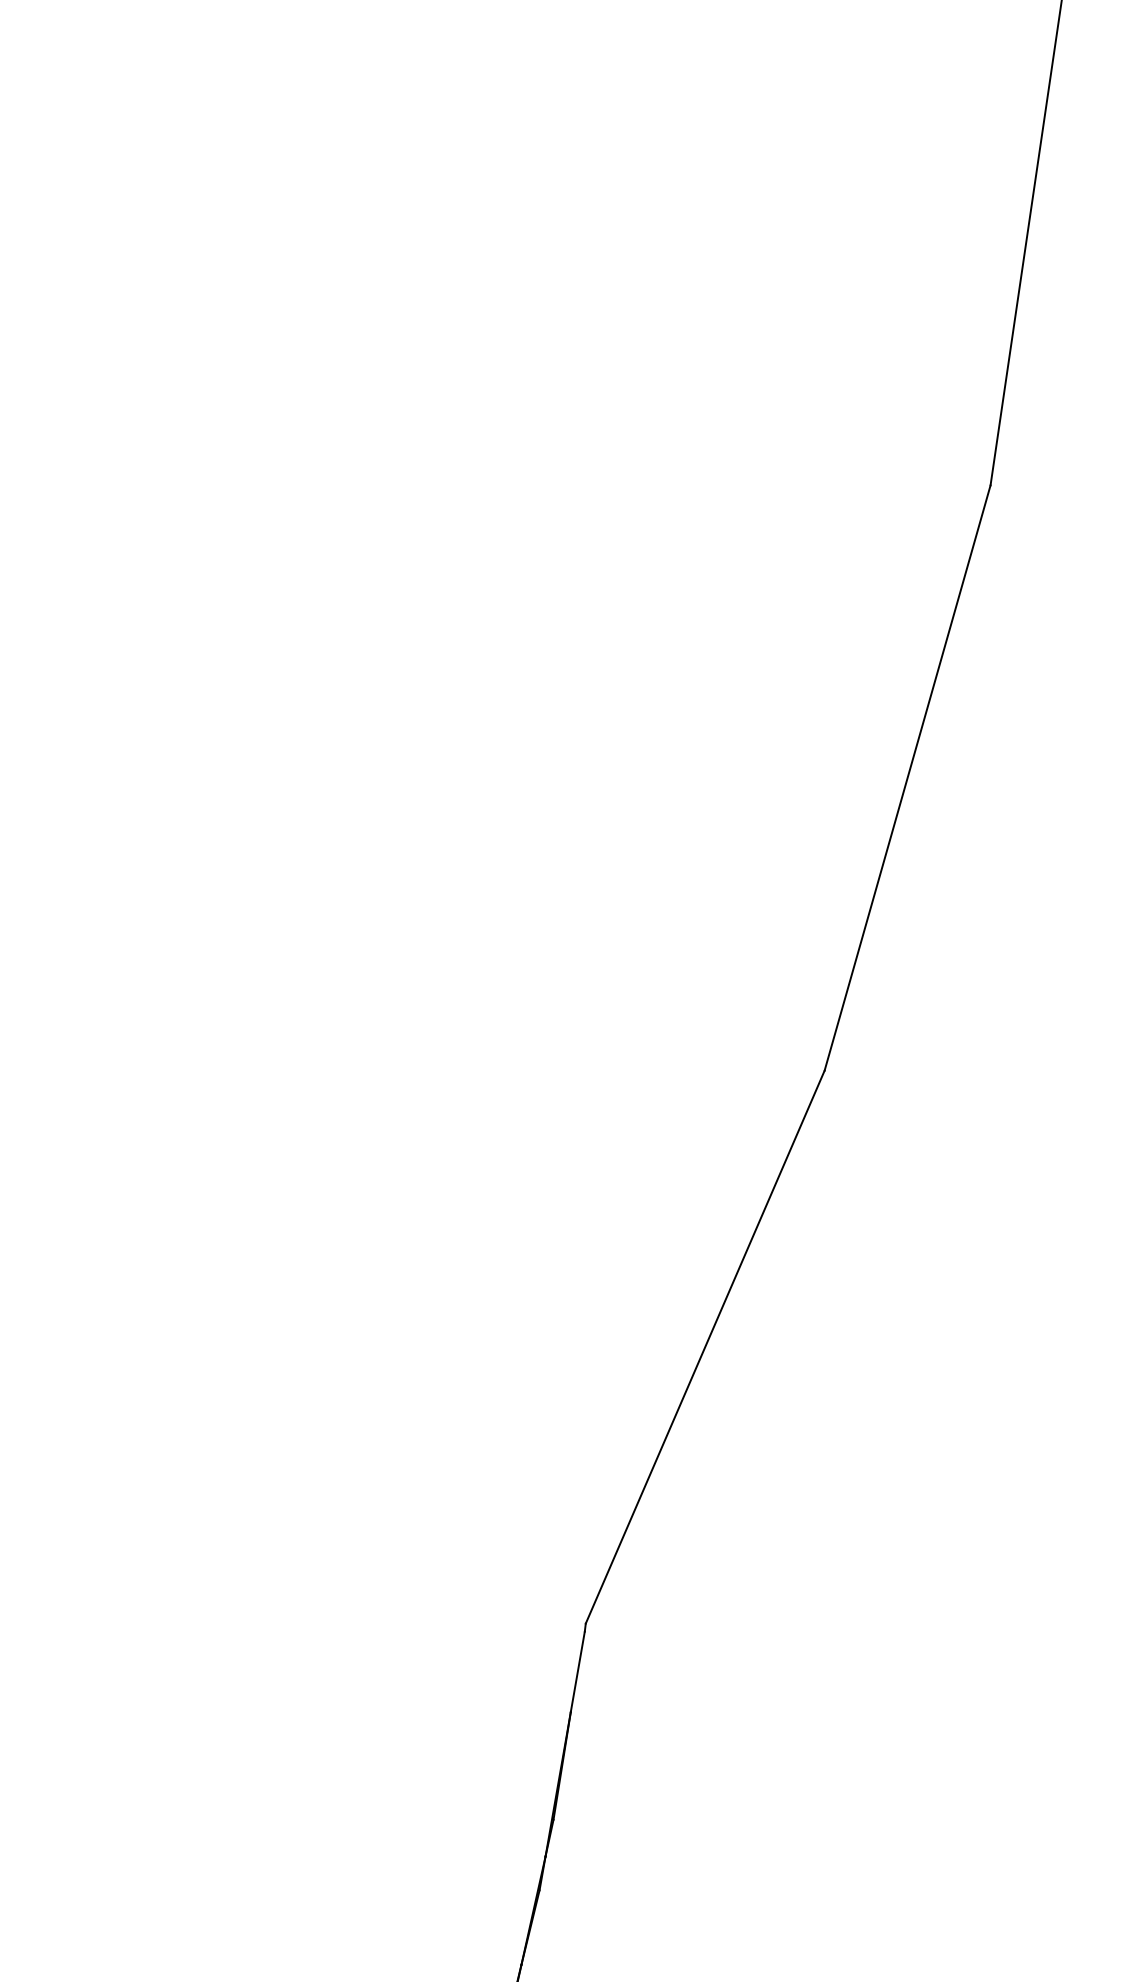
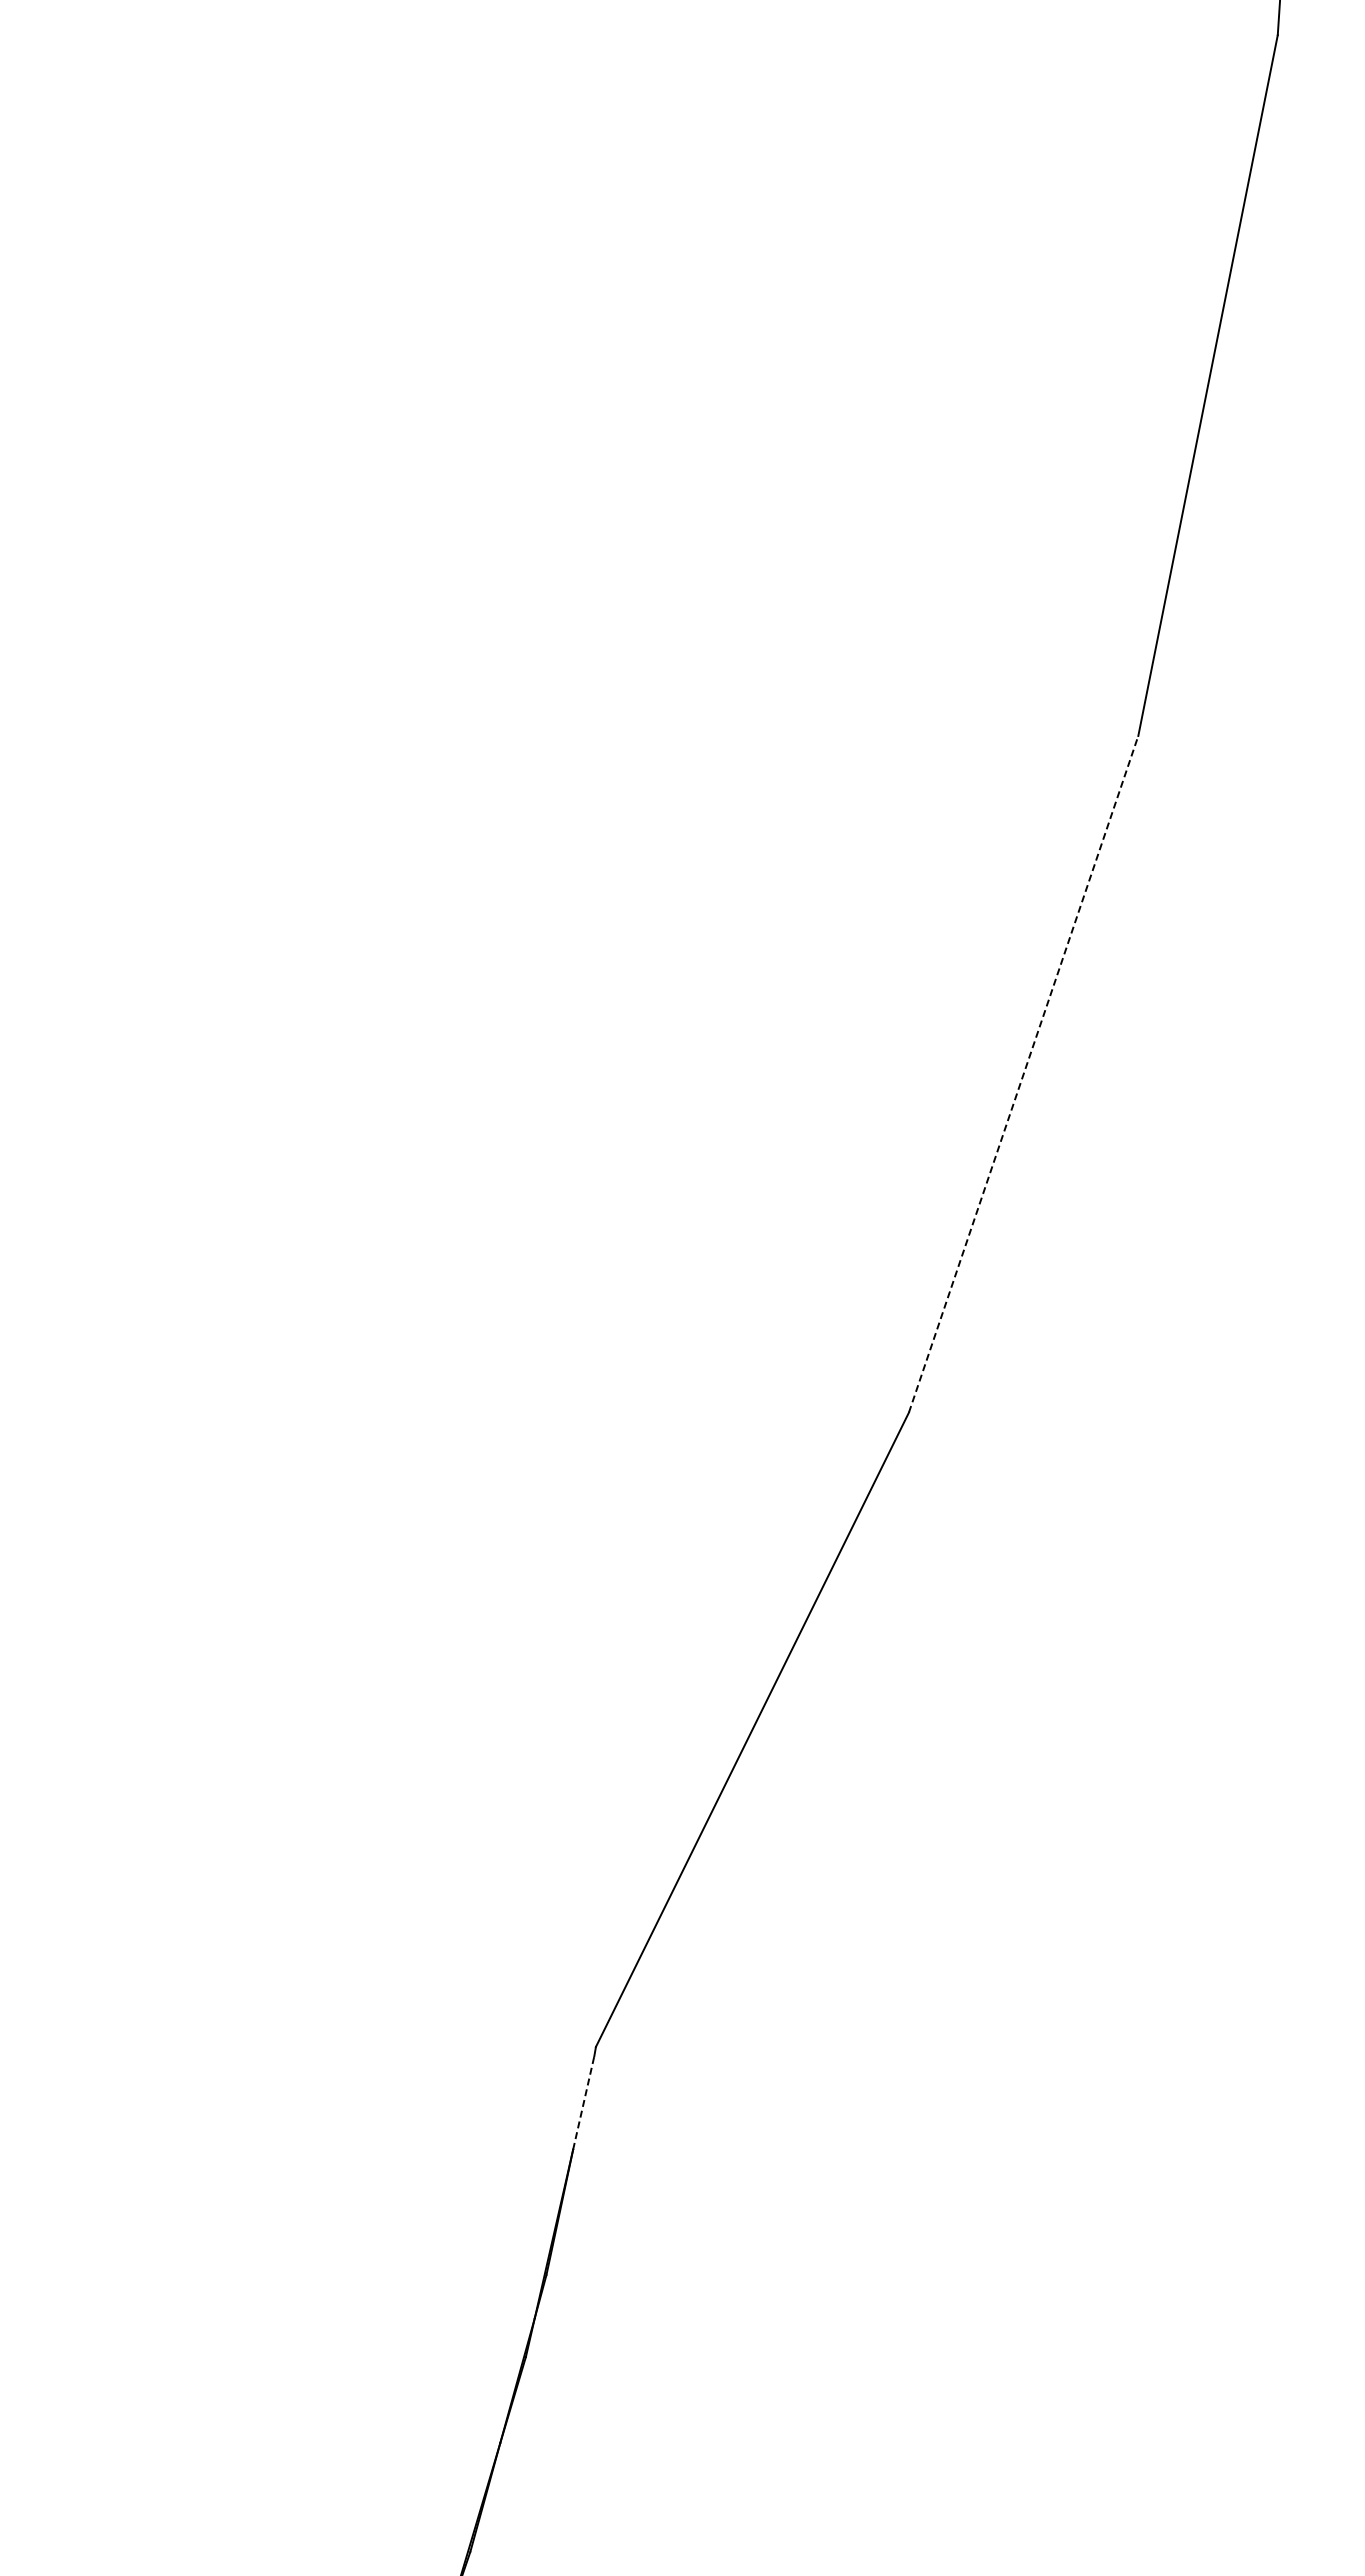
line: (907, 777) -> (1023, 1073), solid -> dashed
line: (577, 1672) -> (583, 2103), solid -> dashed

